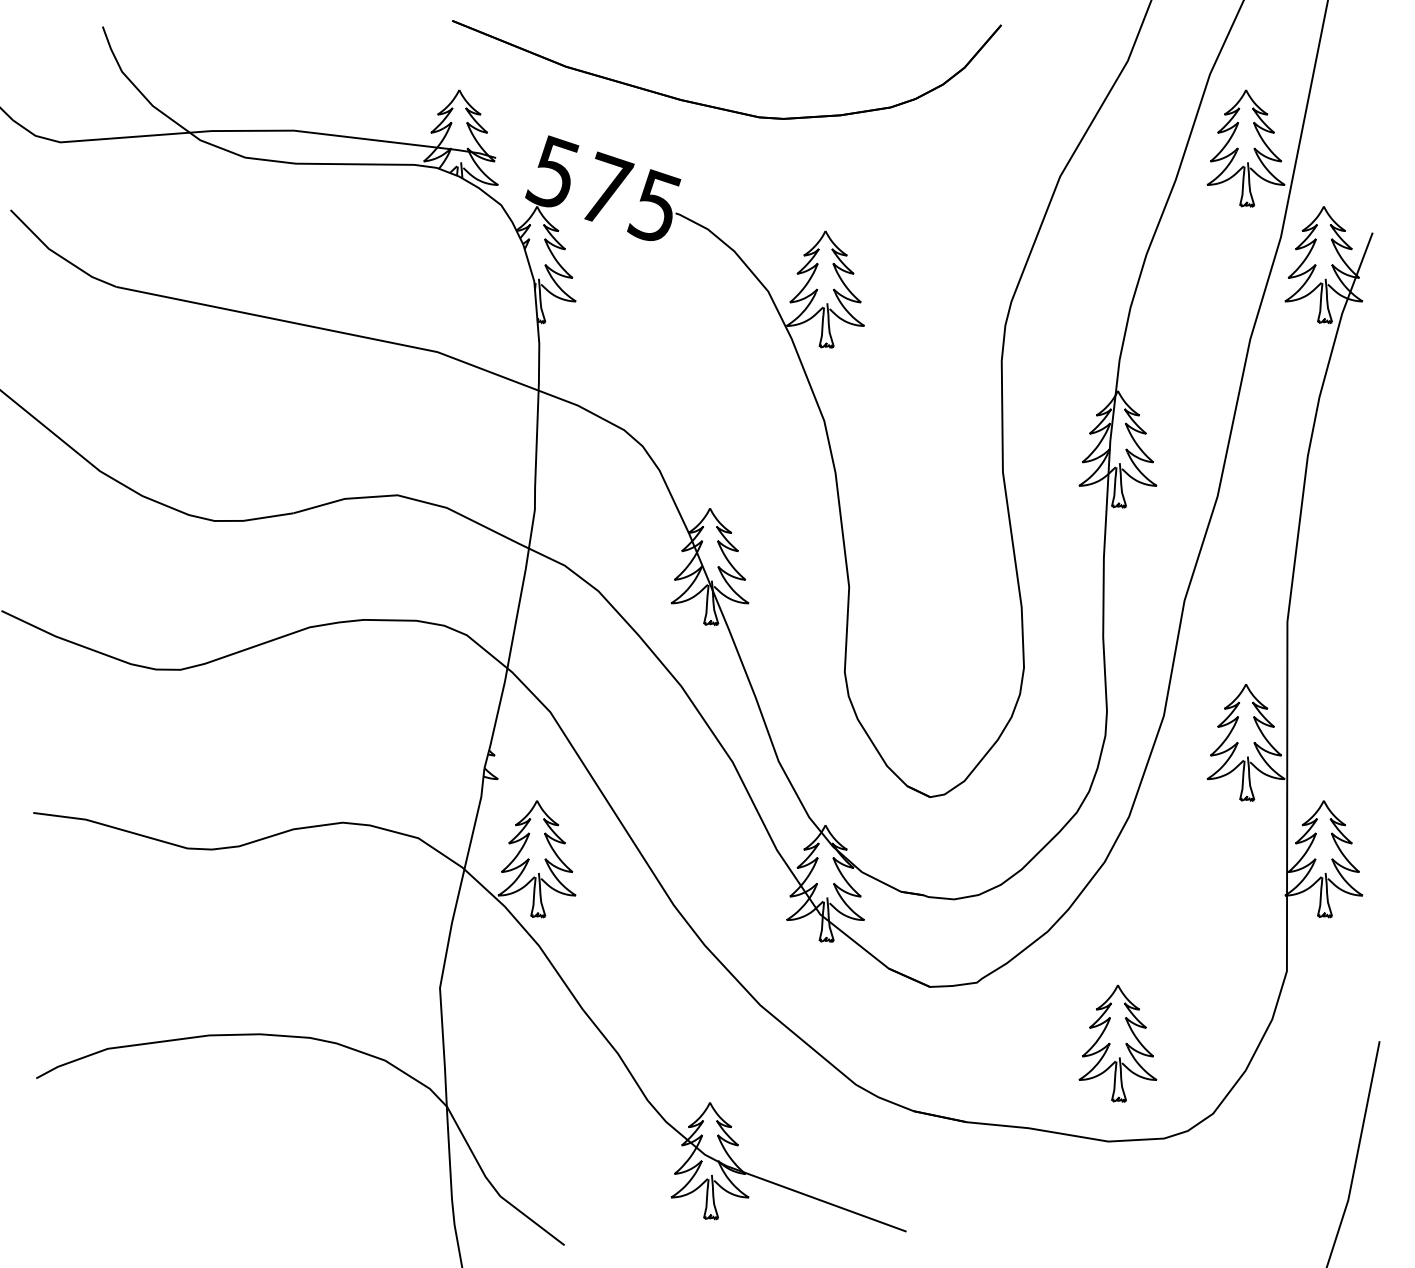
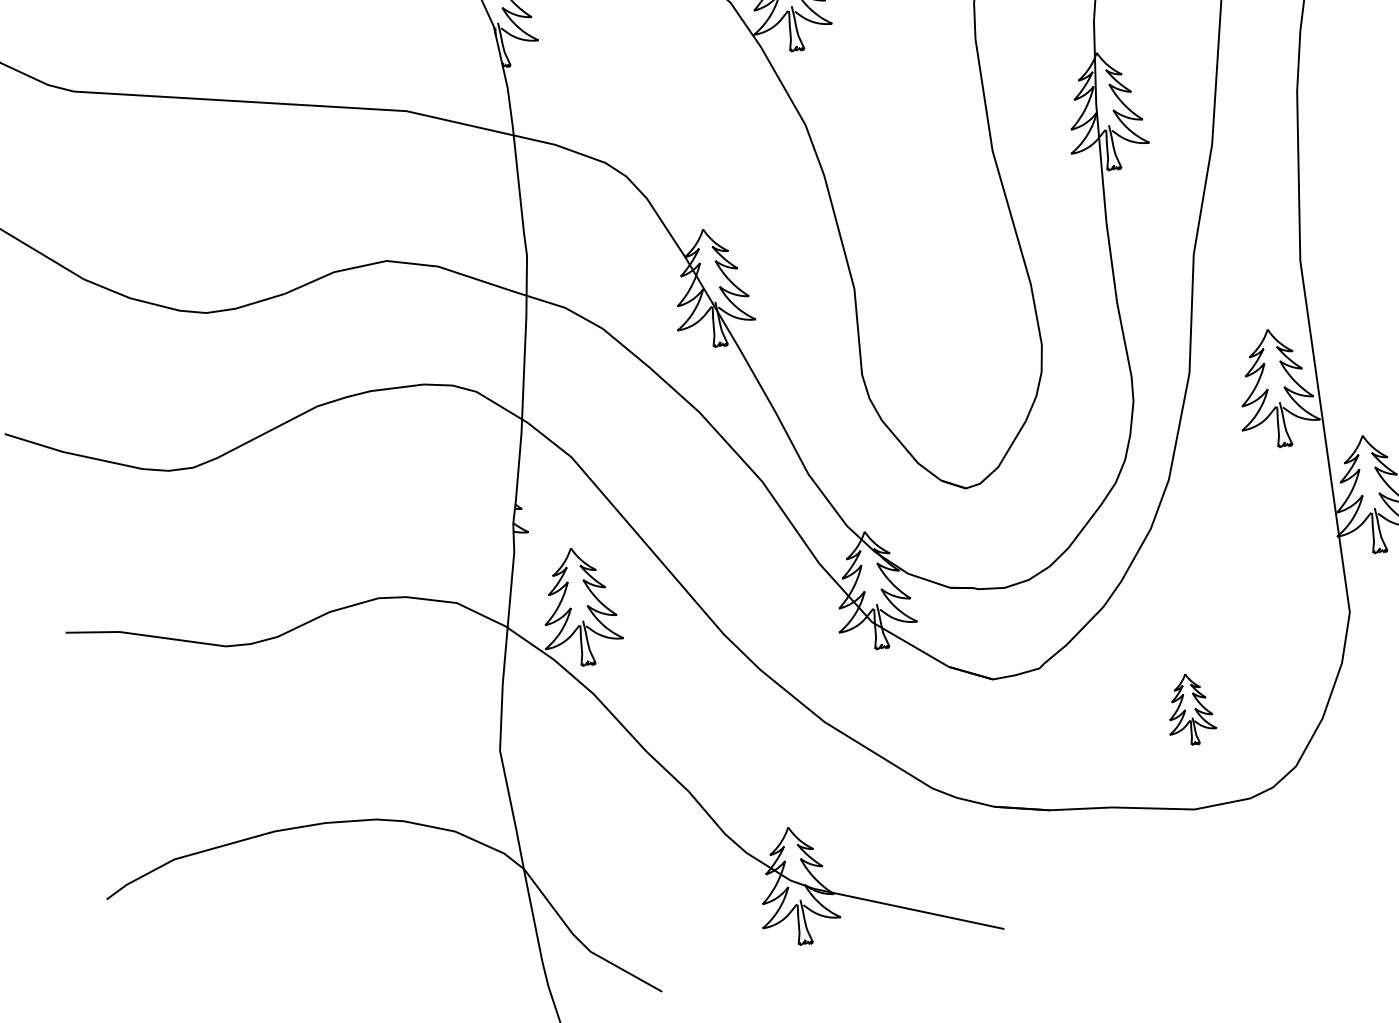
part: (1117, 1043) -> (1189, 709), size x0.6

